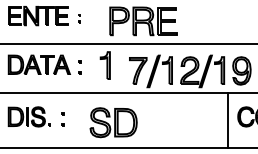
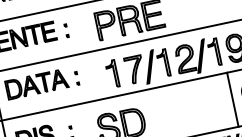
part: (79, 18) -> (66, 30), size x1.67
part: (104, 65) -> (111, 74), moved

